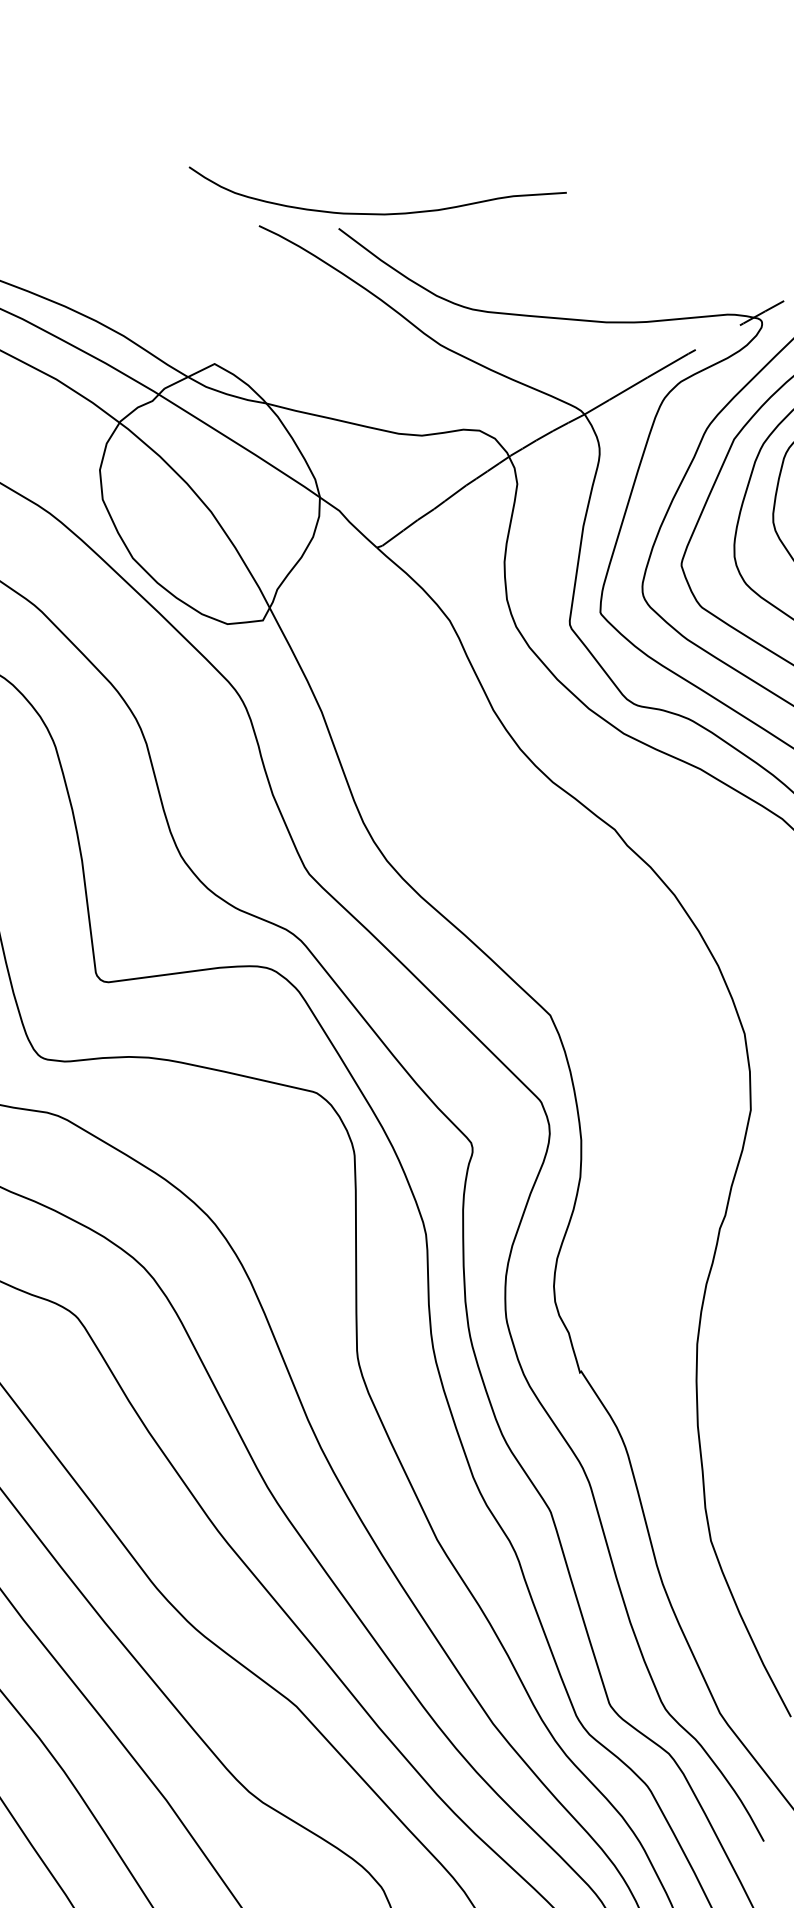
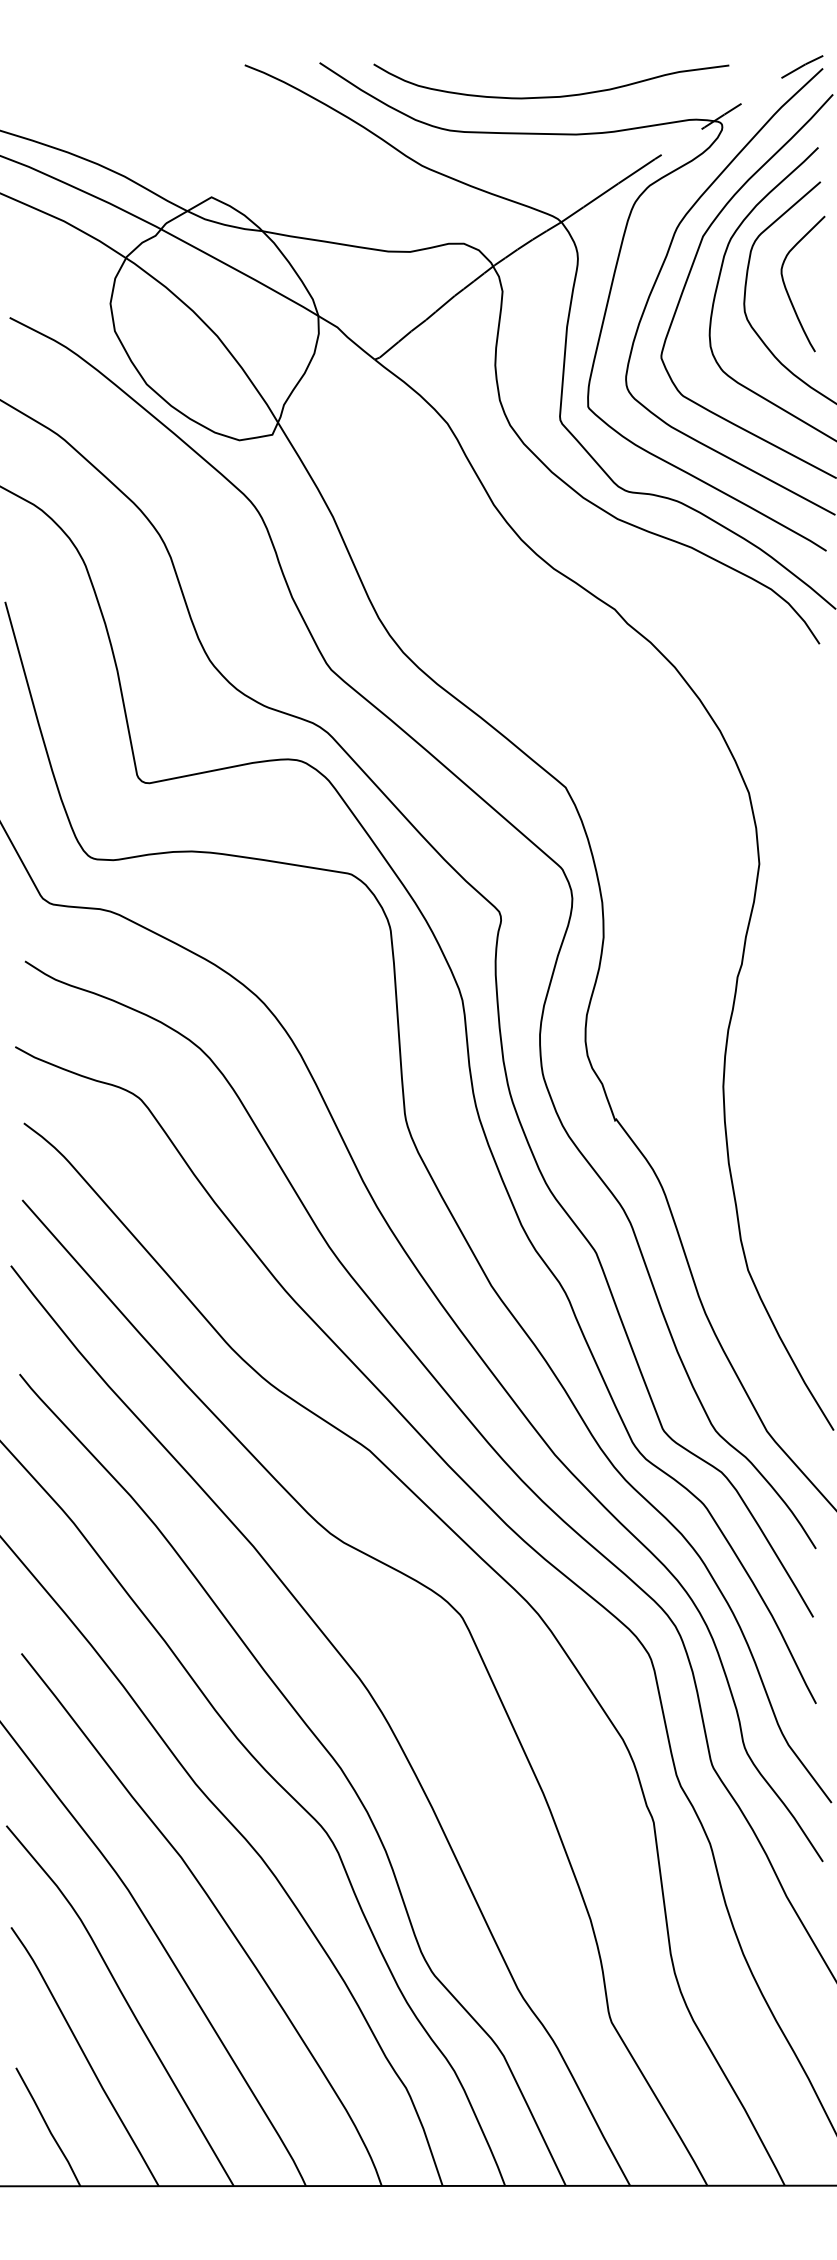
curve: (375, 213) -> (551, 96), moved

